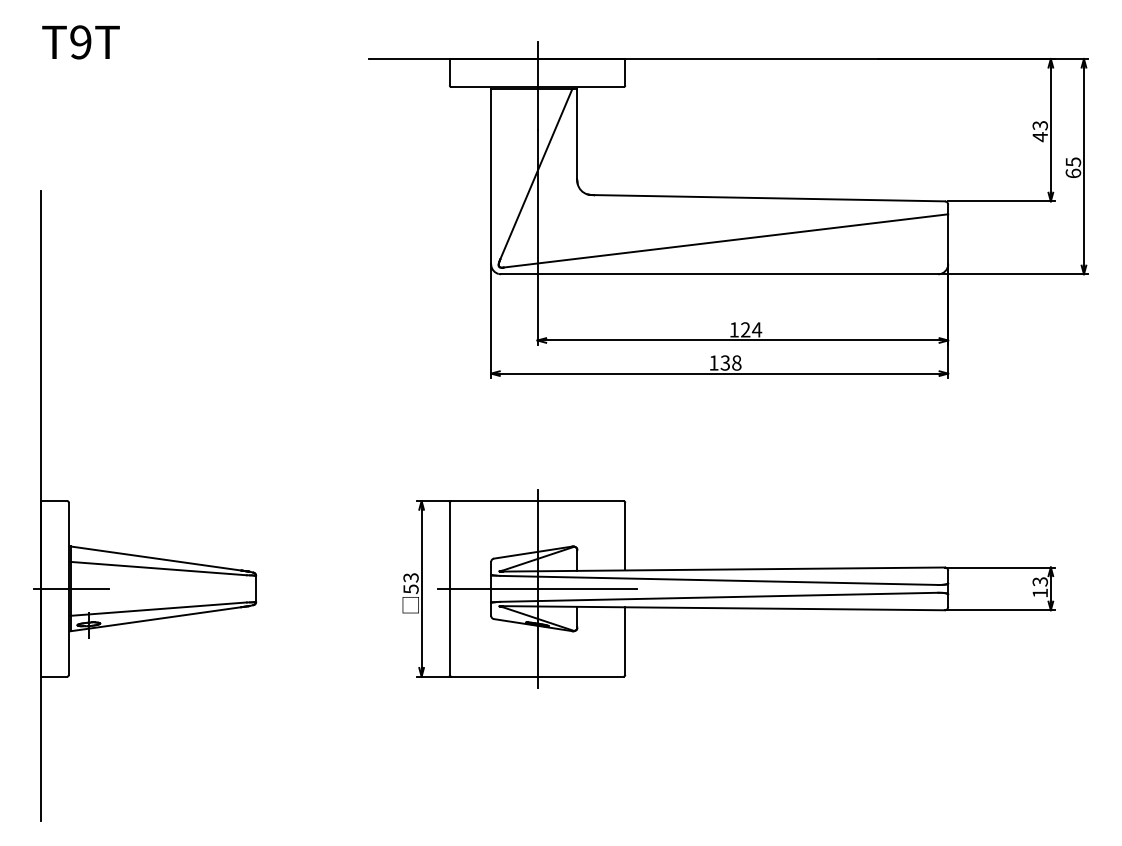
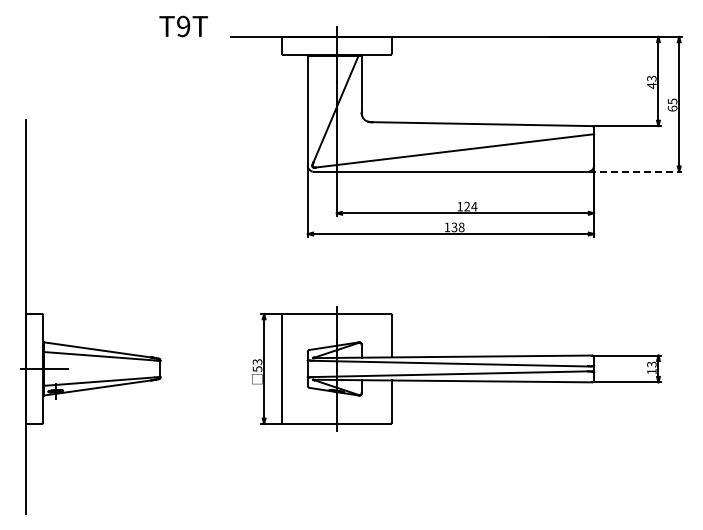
text: (80, 42) -> (183, 26), moved
line: (1014, 273) -> (635, 171), solid -> dashed
line: (537, 588) -> (336, 368), removed

